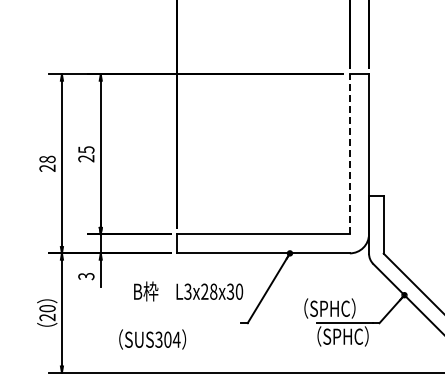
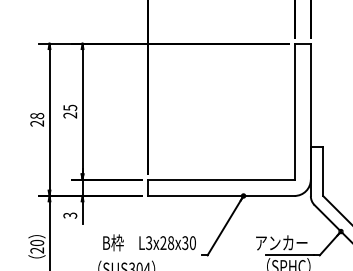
line: (349, 154) -> (294, 111), dashed -> solid
text: (188, 291) -> (149, 242), moved
text: (334, 308) -> (281, 242), （SPHC） -> アンカー

